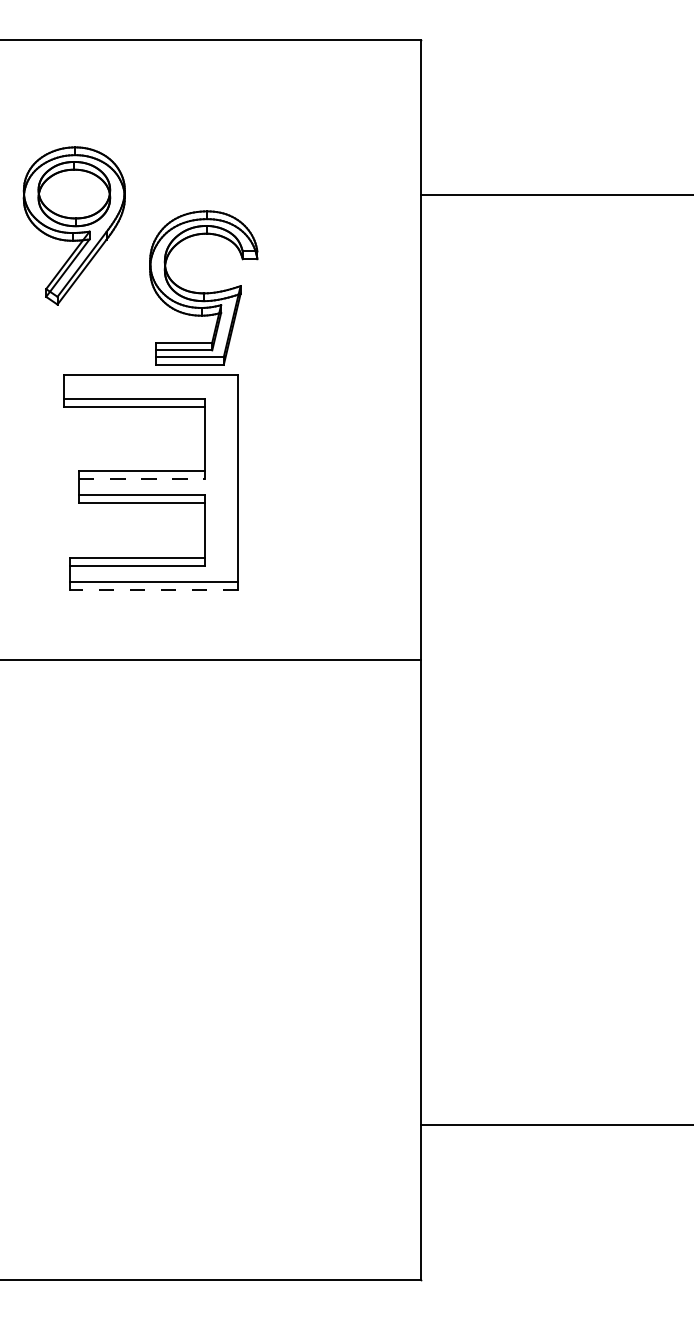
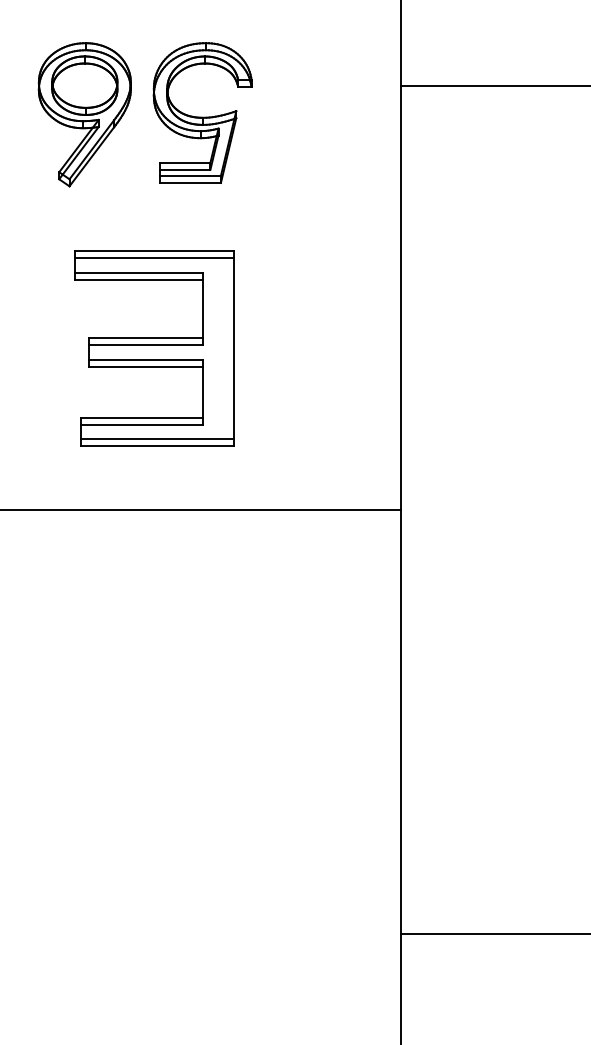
part: (203, 287) -> (202, 112), moved
line: (150, 383) -> (154, 258), added
line: (141, 478) -> (146, 344), dashed -> solid
line: (153, 590) -> (156, 446), dashed -> solid

